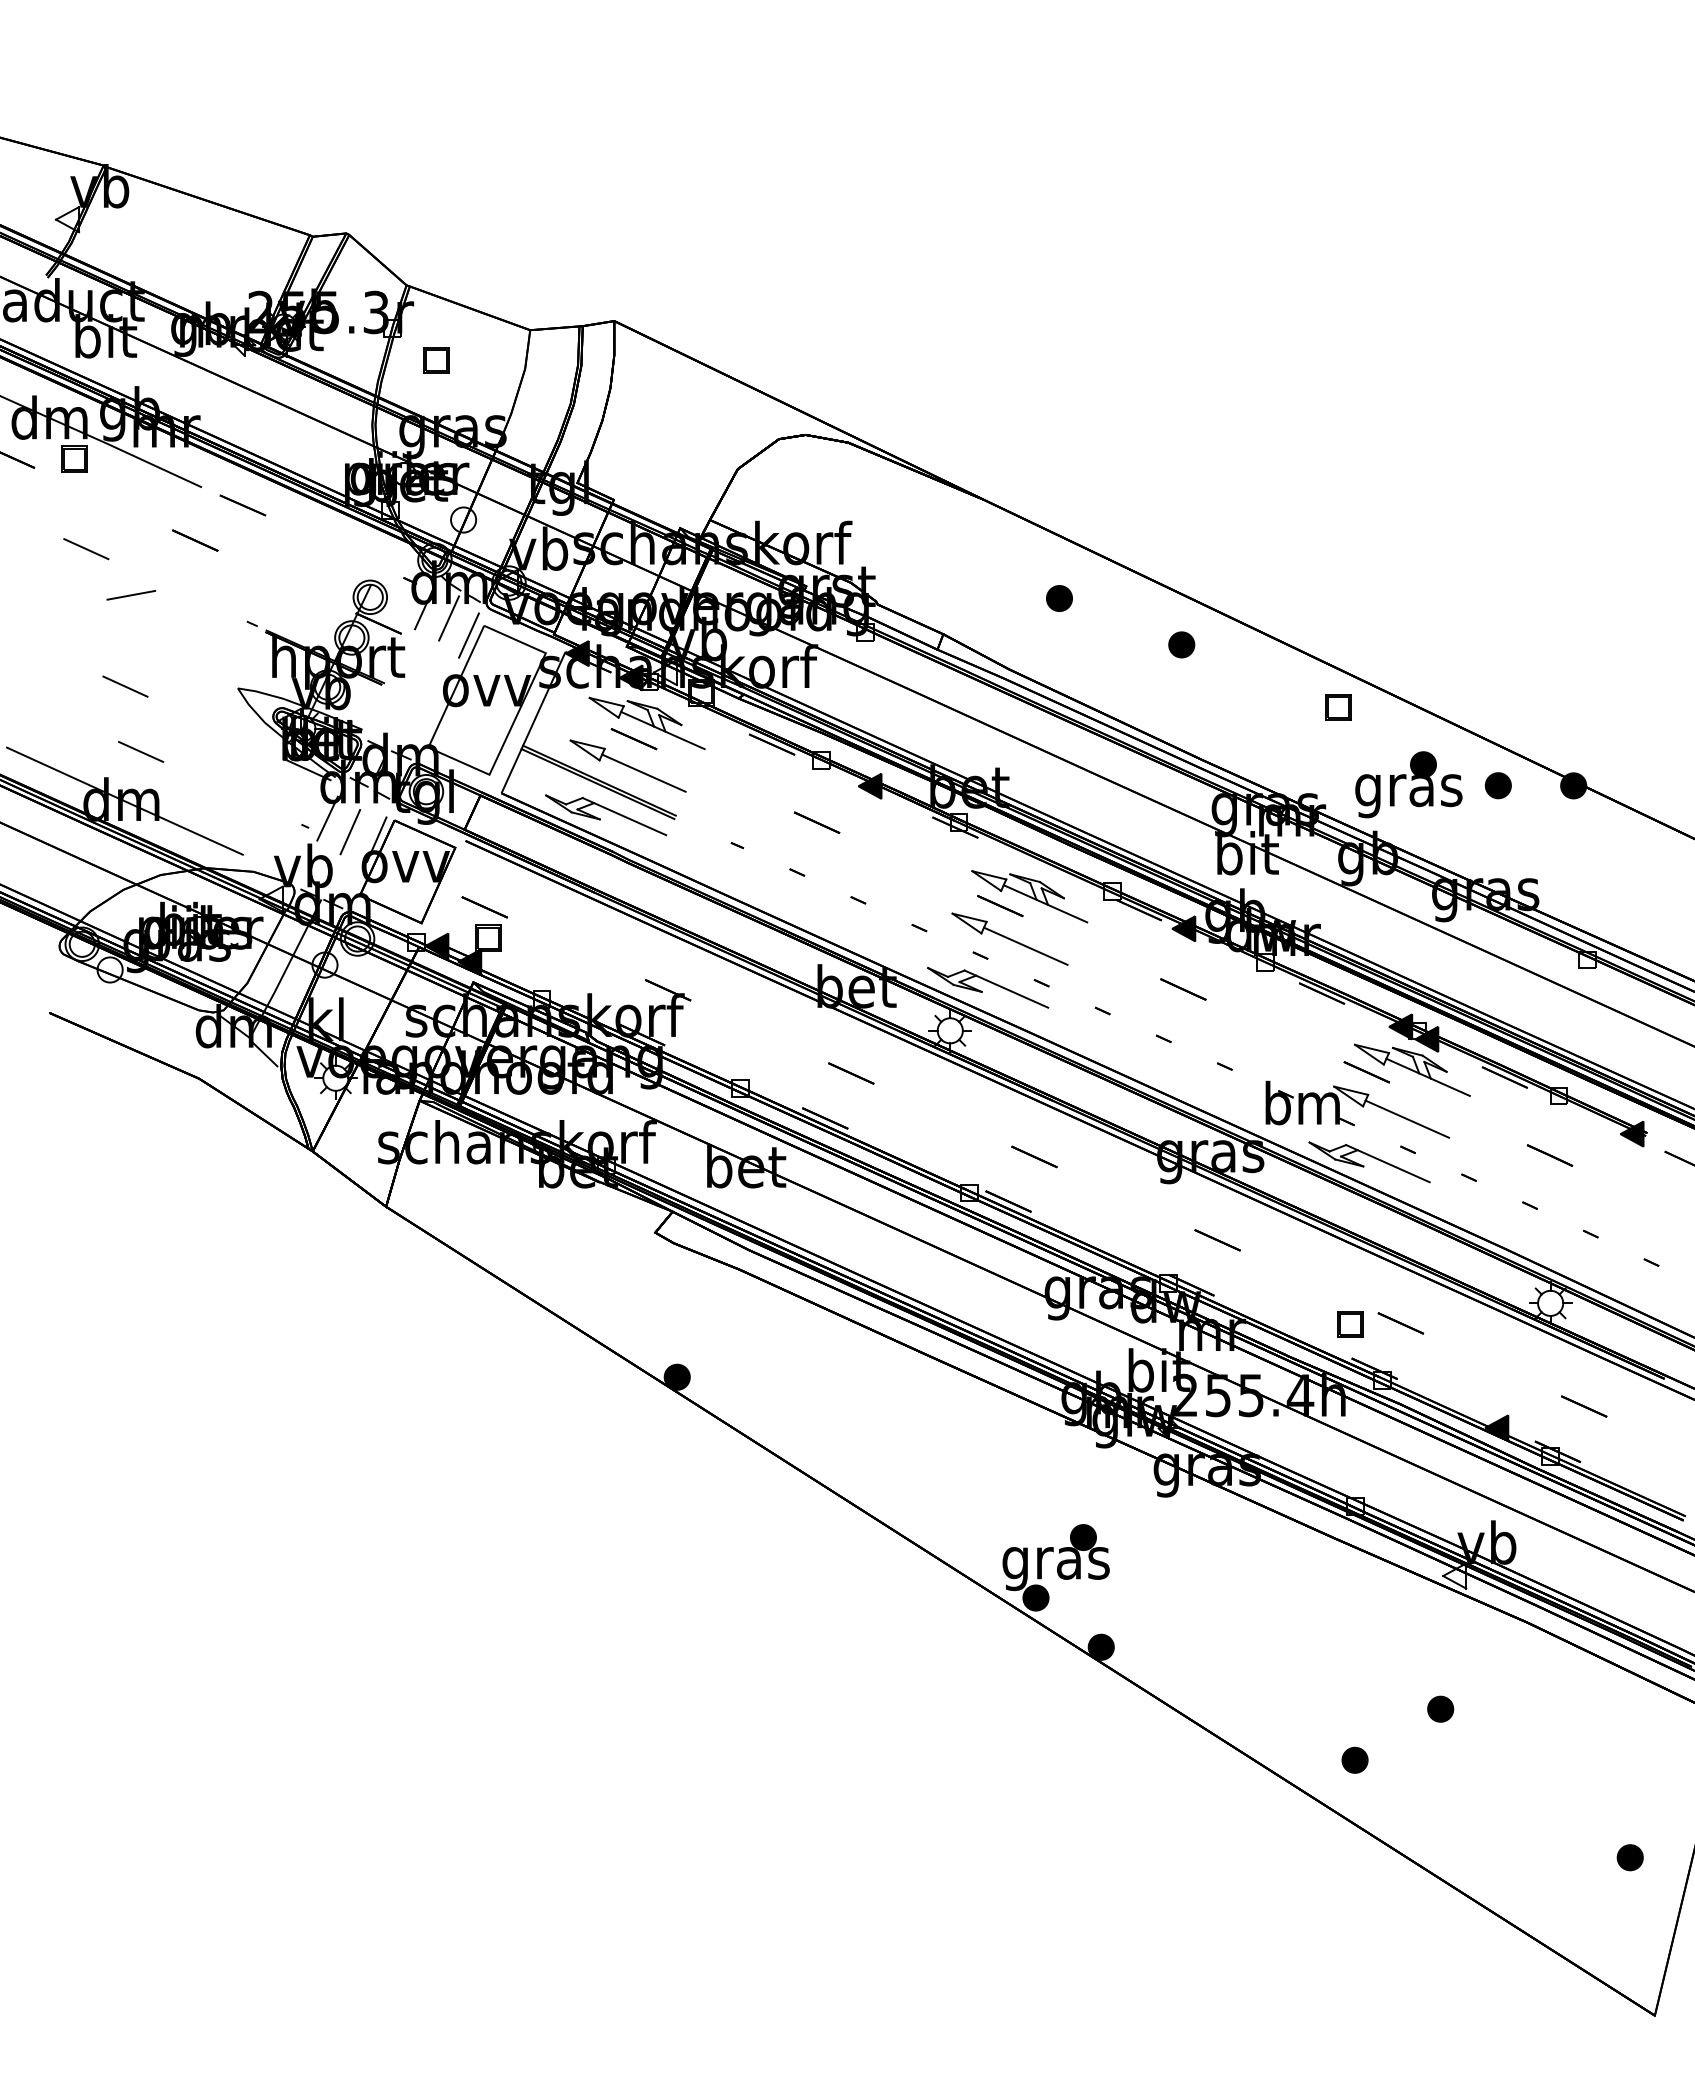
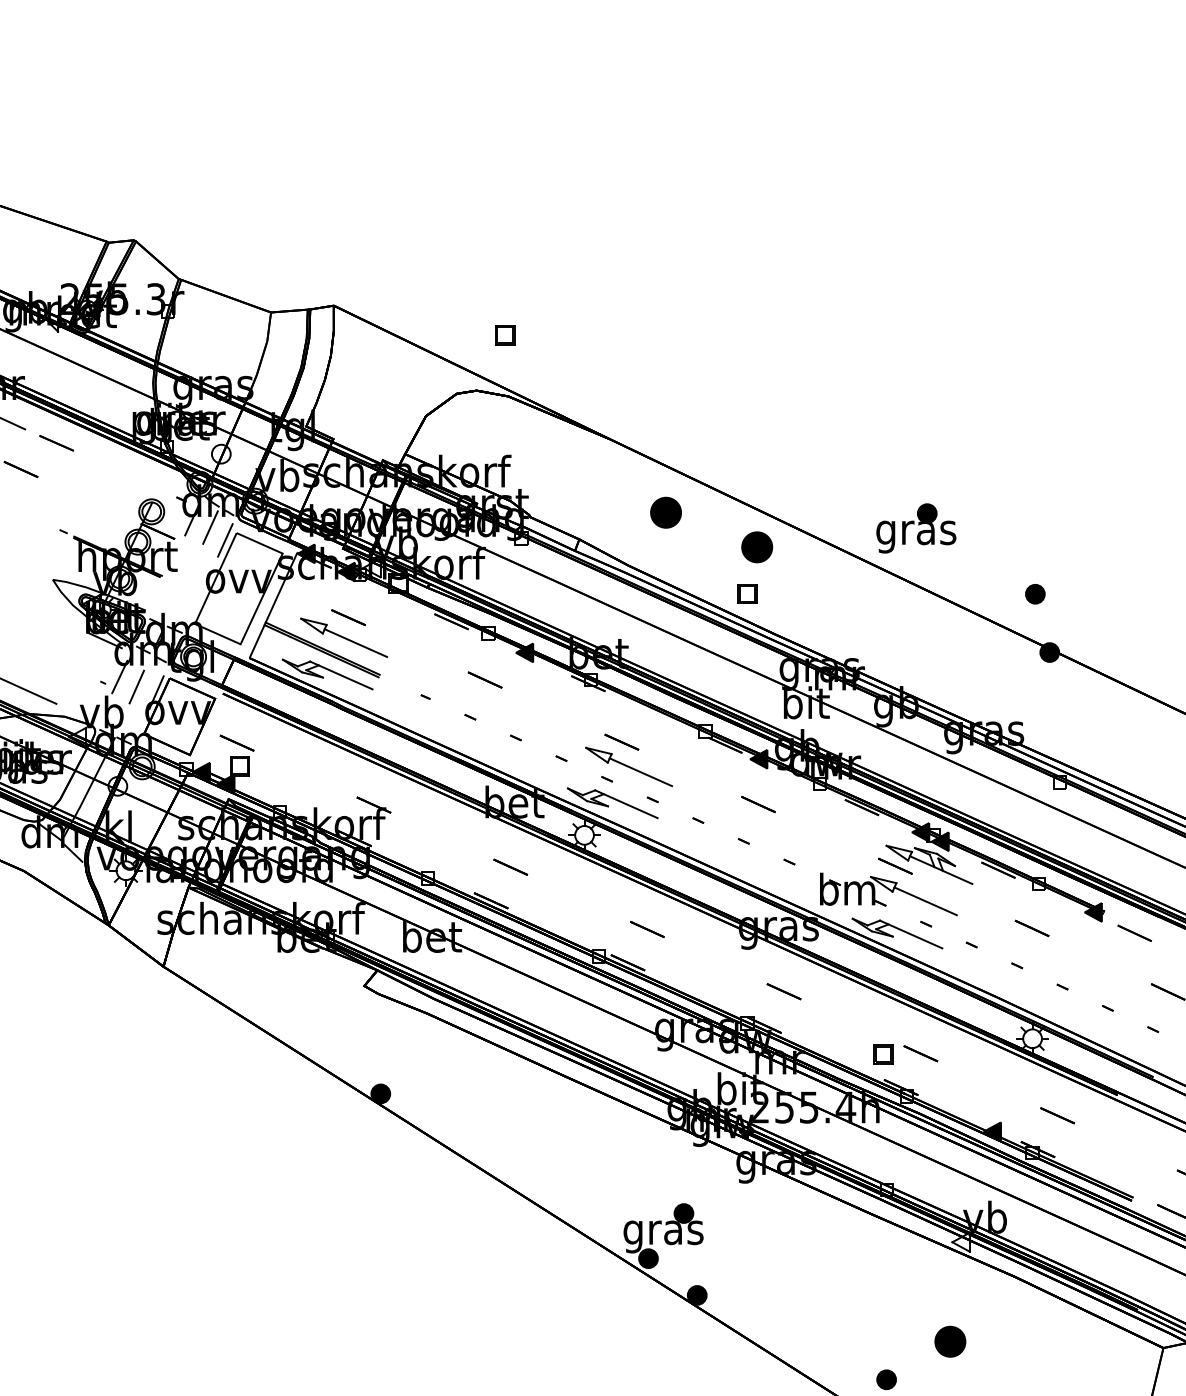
part: (436, 360) -> (505, 335), moved
part: (1059, 598) -> (666, 512), size x1.6
part: (1181, 644) -> (757, 547), size x1.6
part: (1338, 707) -> (747, 594), moved
part: (646, 723) -> (357, 606), removed
part: (1408, 784) -> (916, 528), moved
part: (1497, 785) -> (1034, 594), moved
part: (1029, 896) -> (643, 735), removed
part: (1440, 1708) -> (950, 1341), size x1.6

